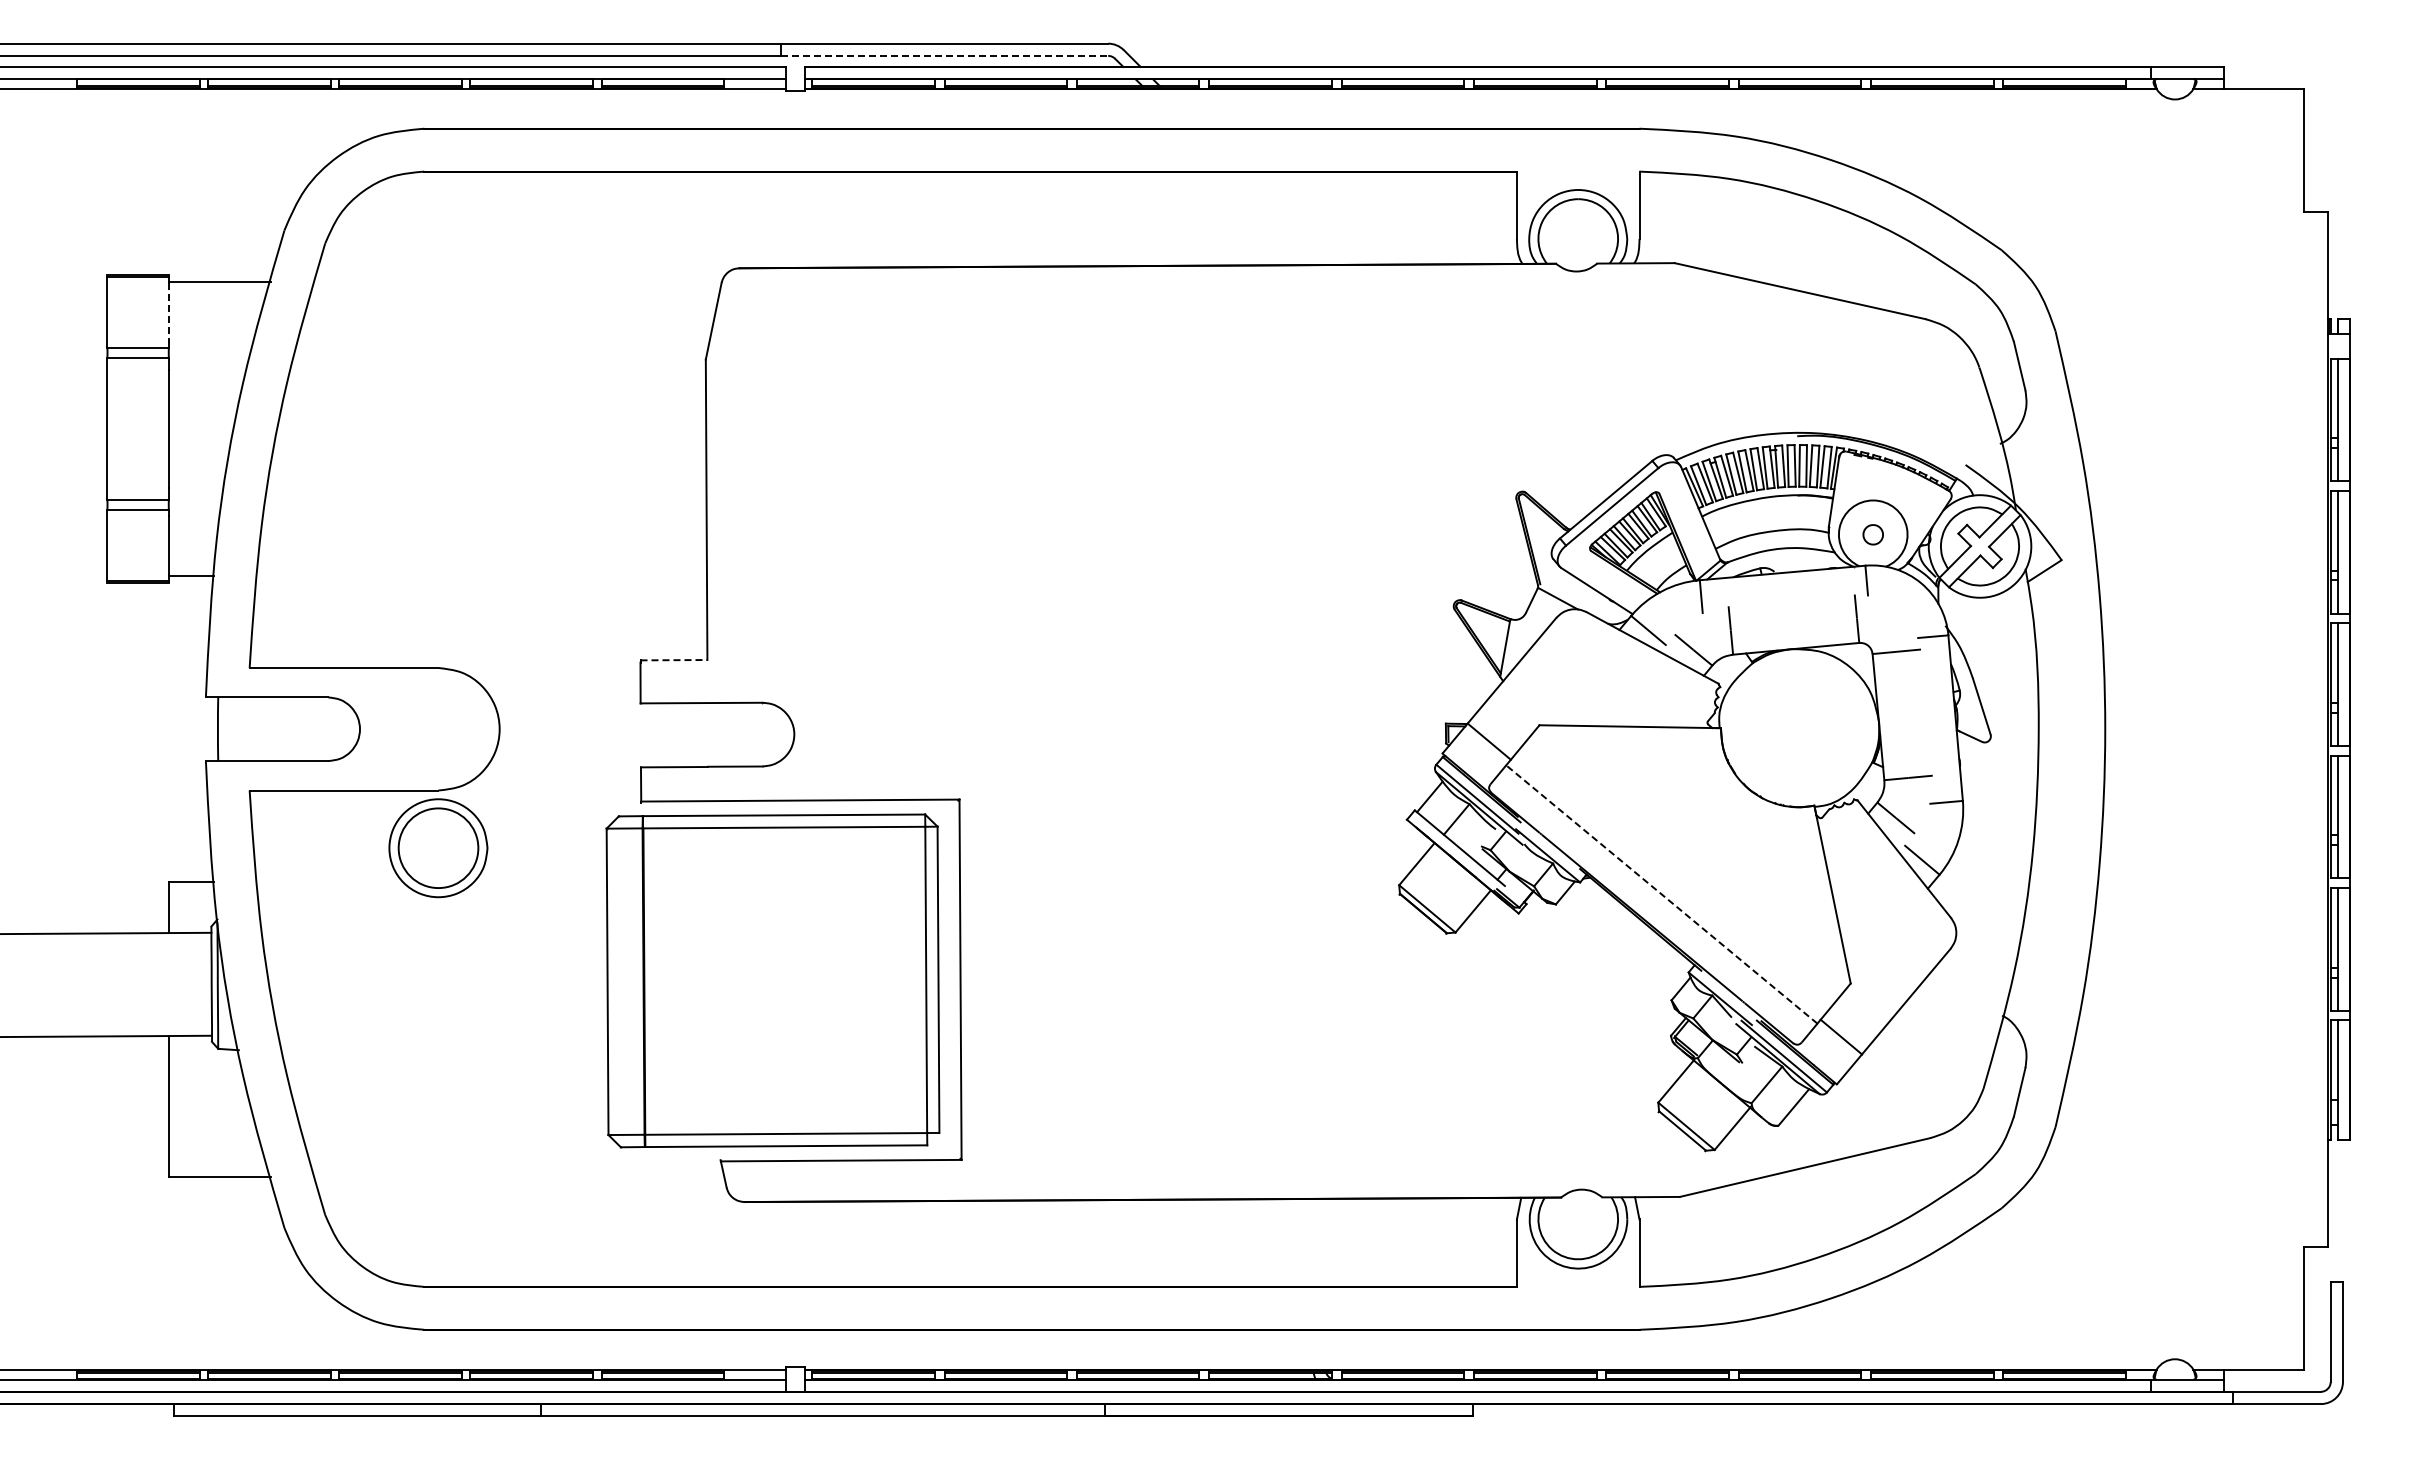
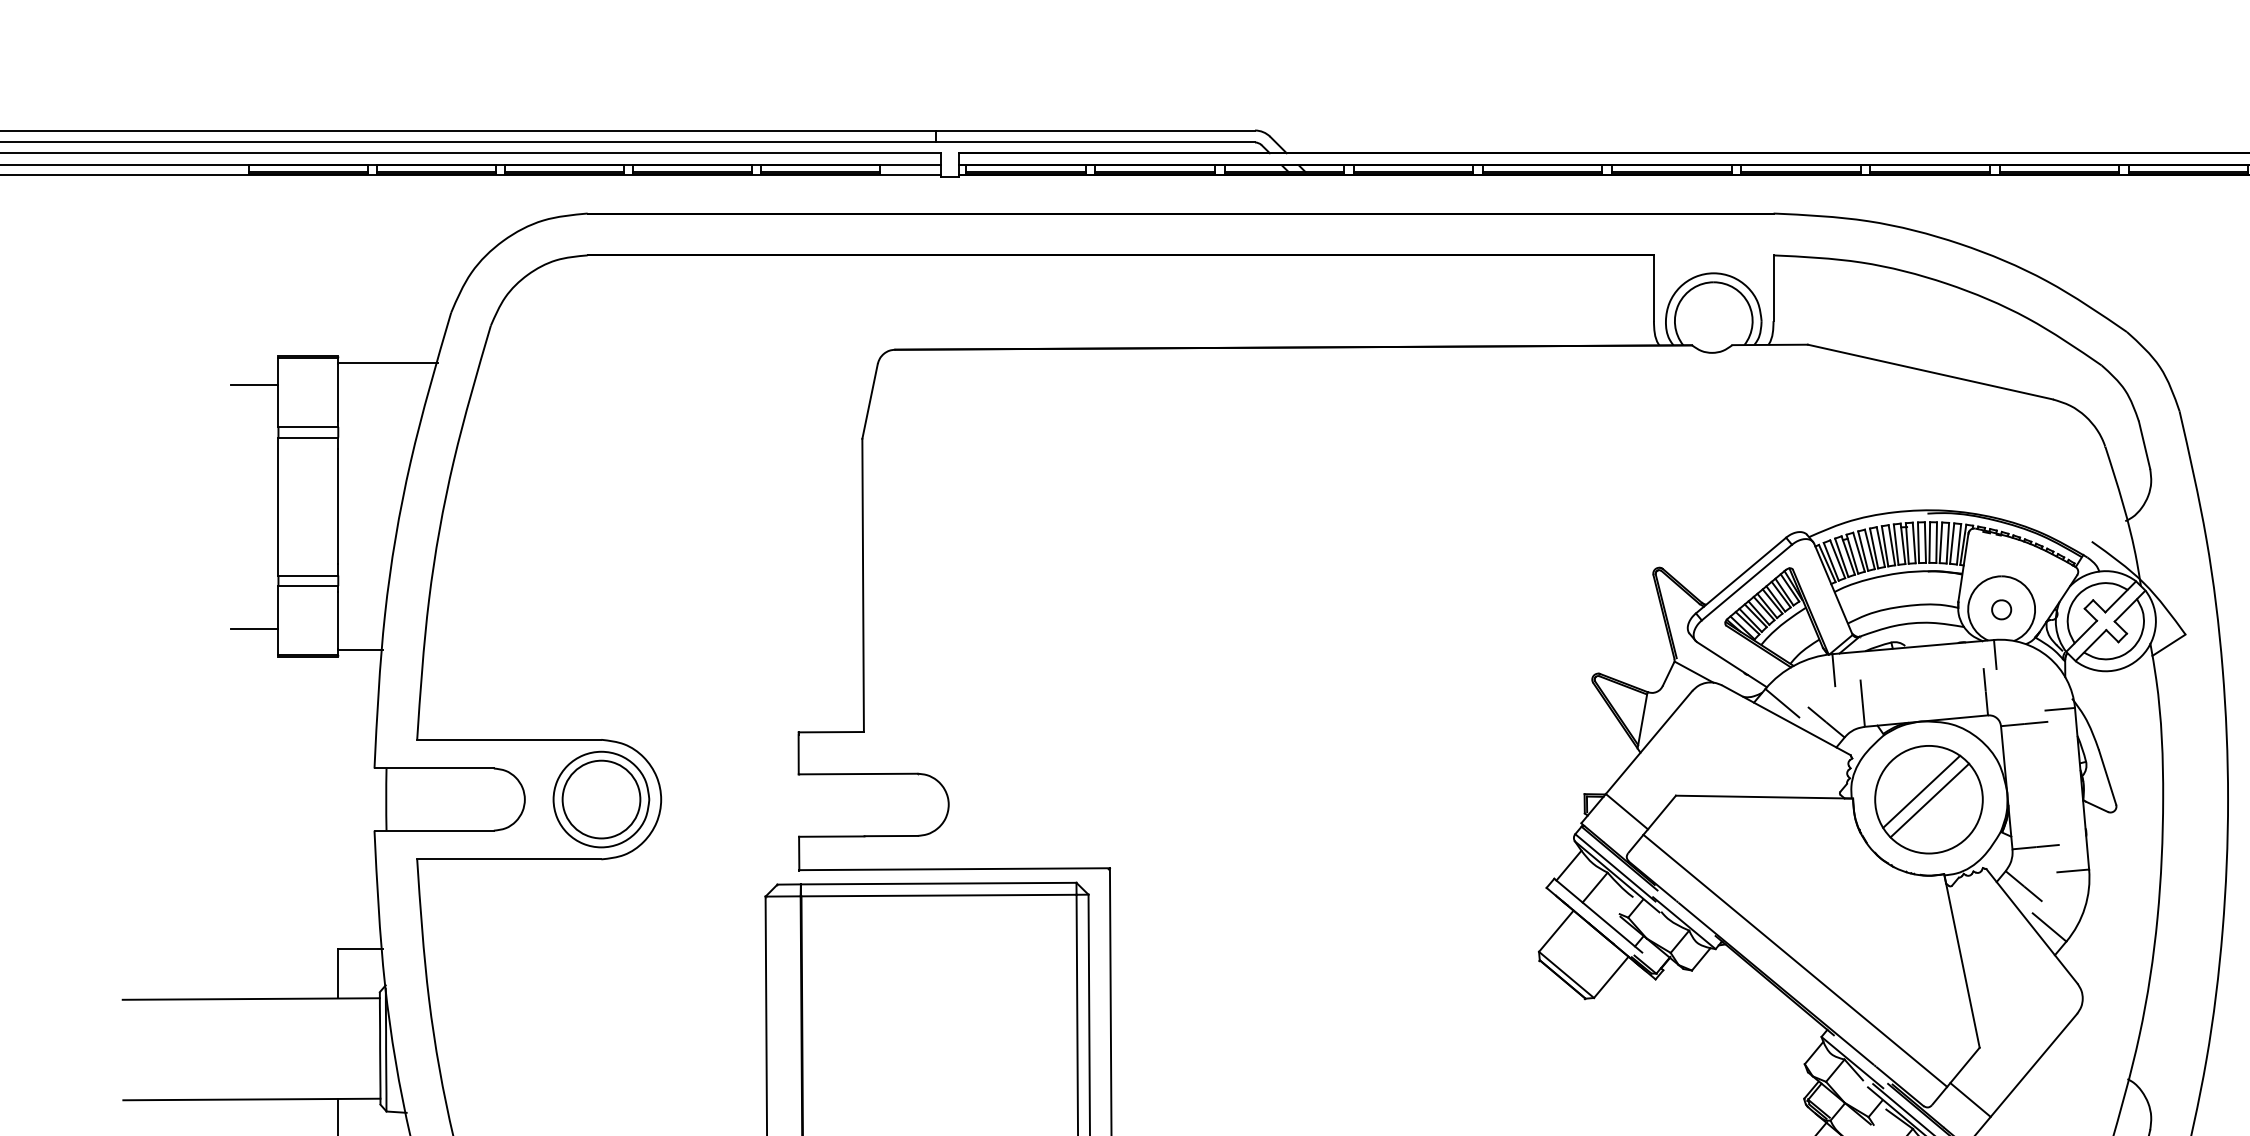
line: (945, 55) -> (1096, 142), dashed -> solid
line: (82, 303) -> (254, 384), added
line: (168, 312) -> (337, 392), dashed -> solid
line: (82, 553) -> (254, 628), added
line: (674, 660) -> (831, 732), dashed -> solid
part: (1798, 729) -> (1928, 799), added
part: (438, 848) -> (601, 799), moved
line: (1661, 894) -> (1795, 960), dashed -> solid

